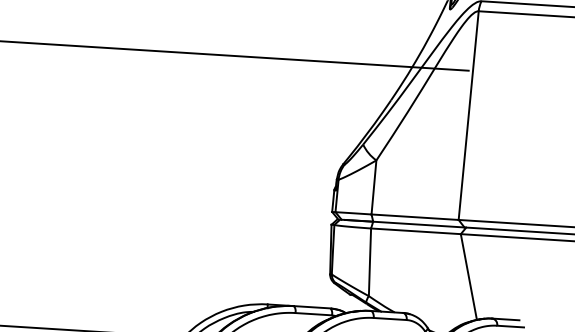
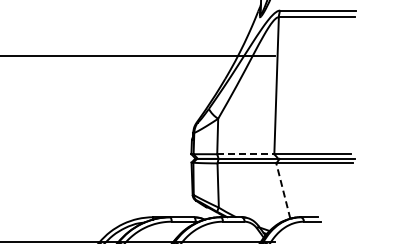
line: (414, 217) -> (245, 154), solid -> dashed
line: (469, 277) -> (283, 191), solid -> dashed

